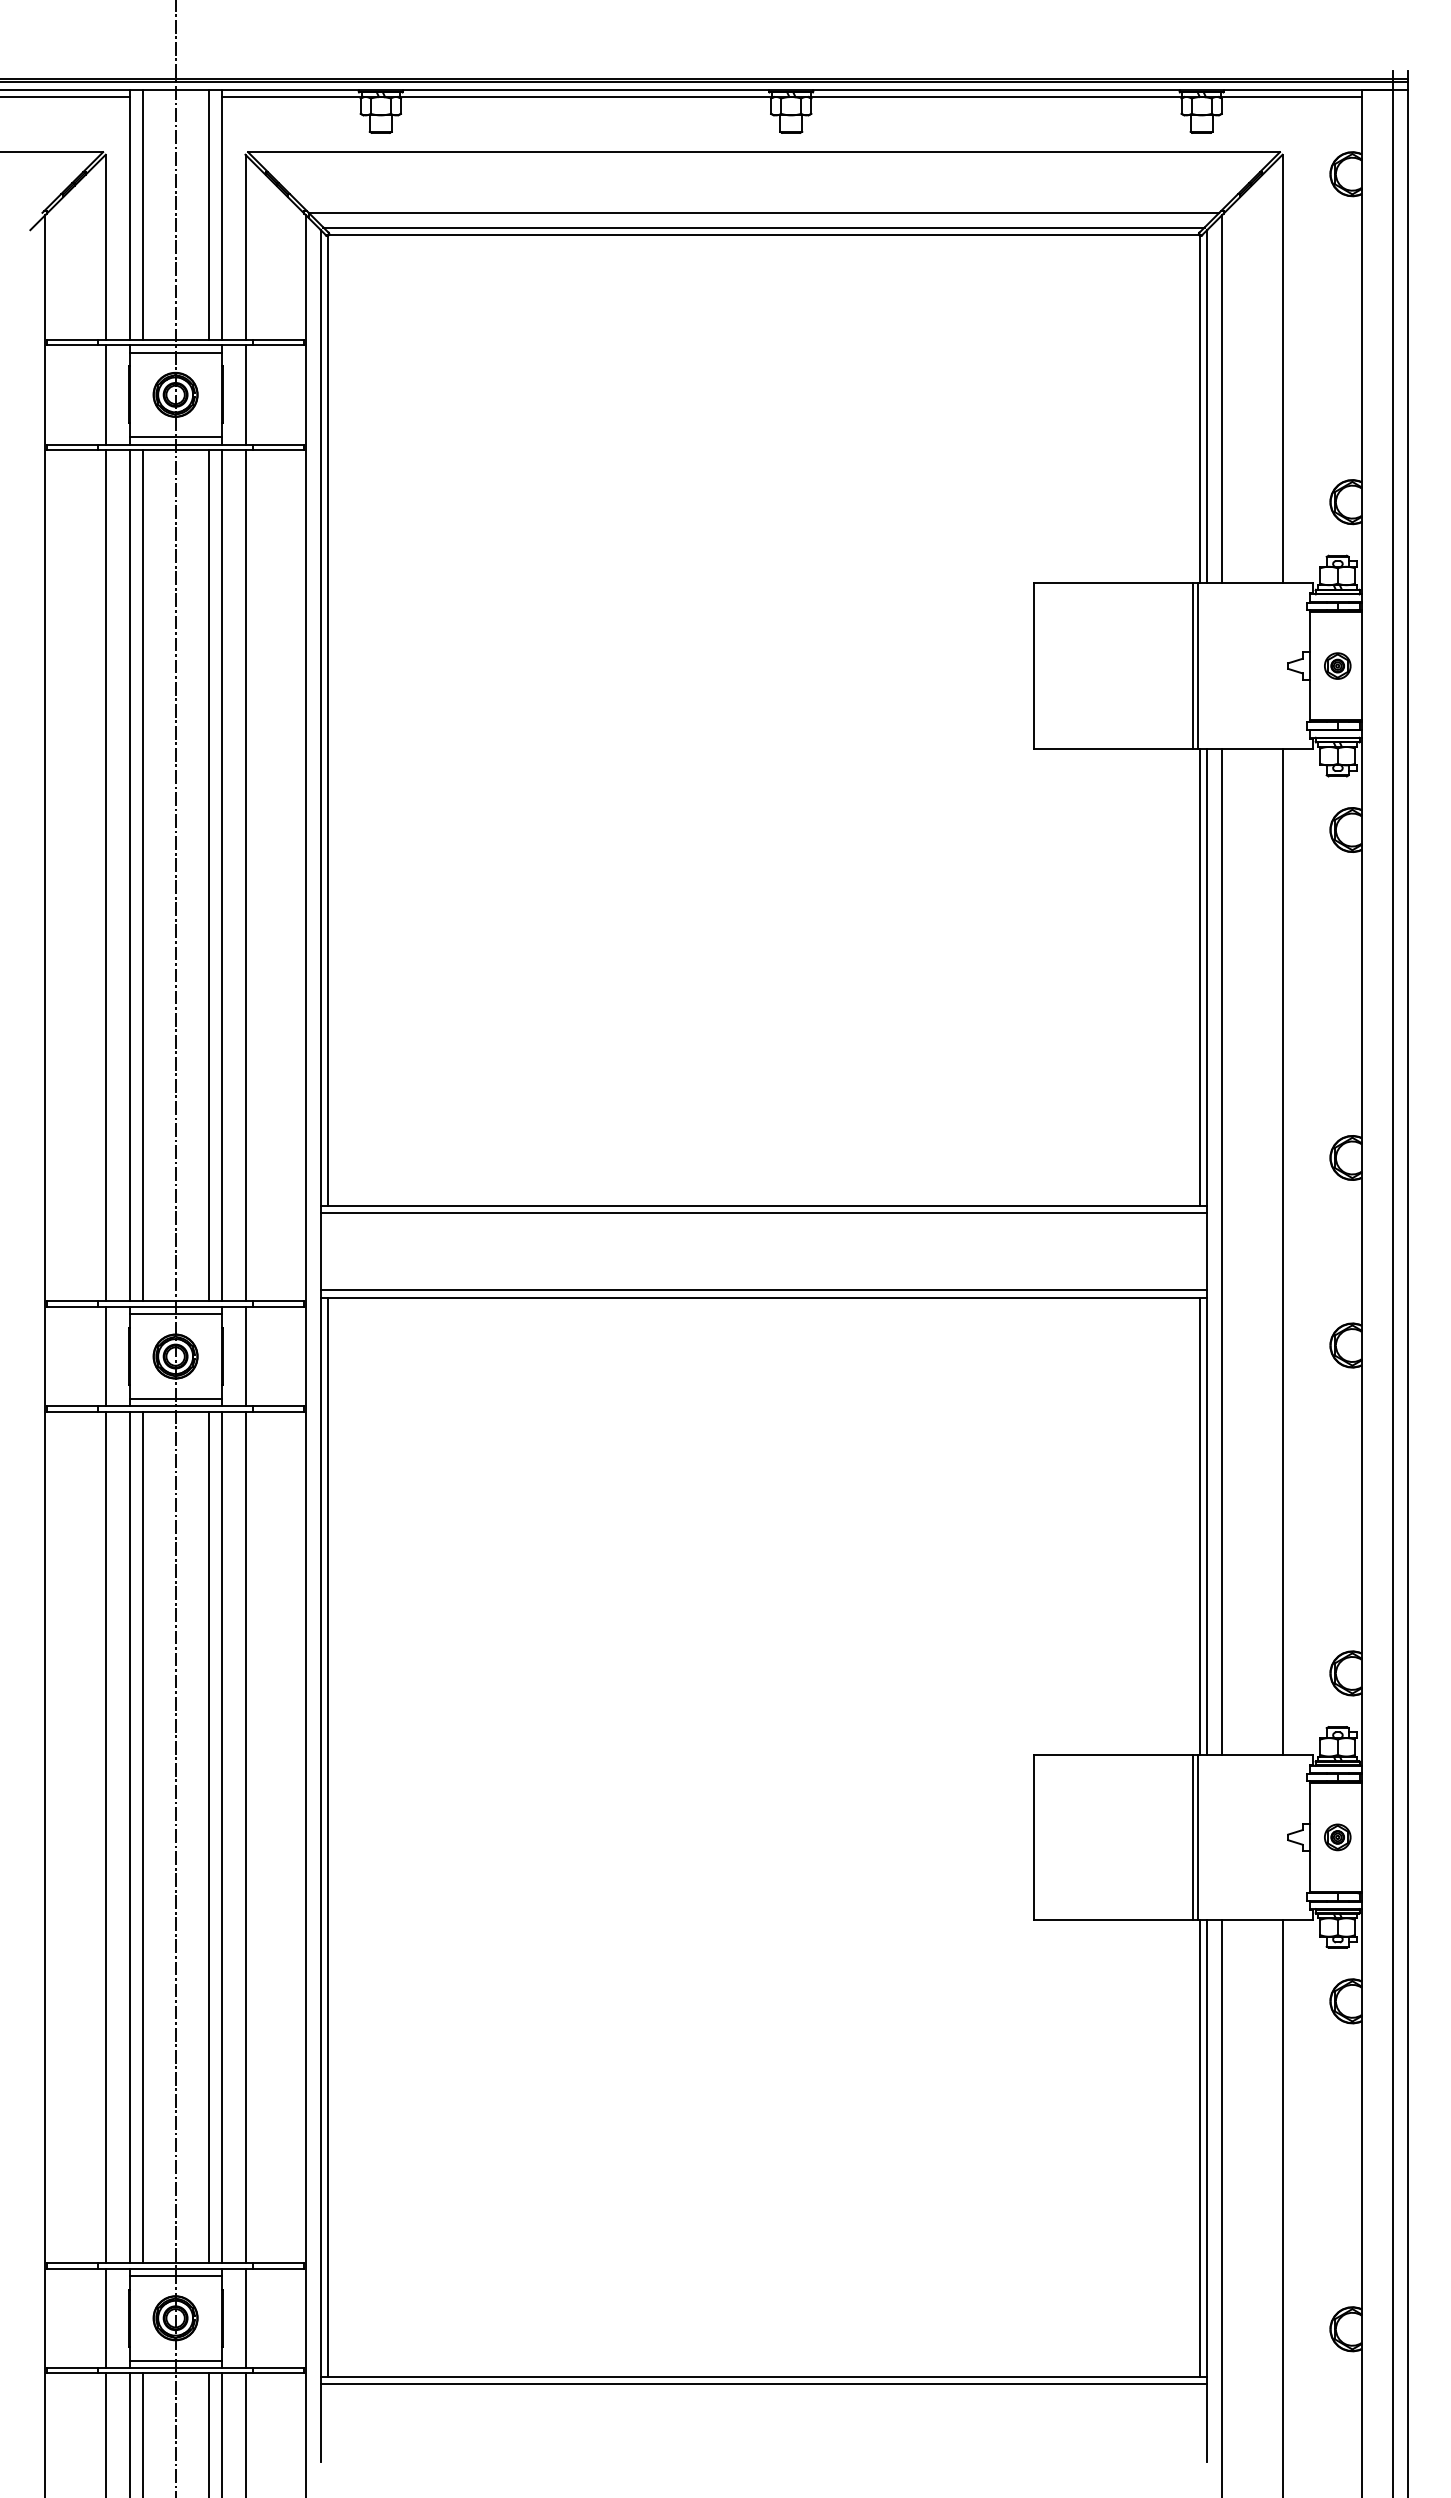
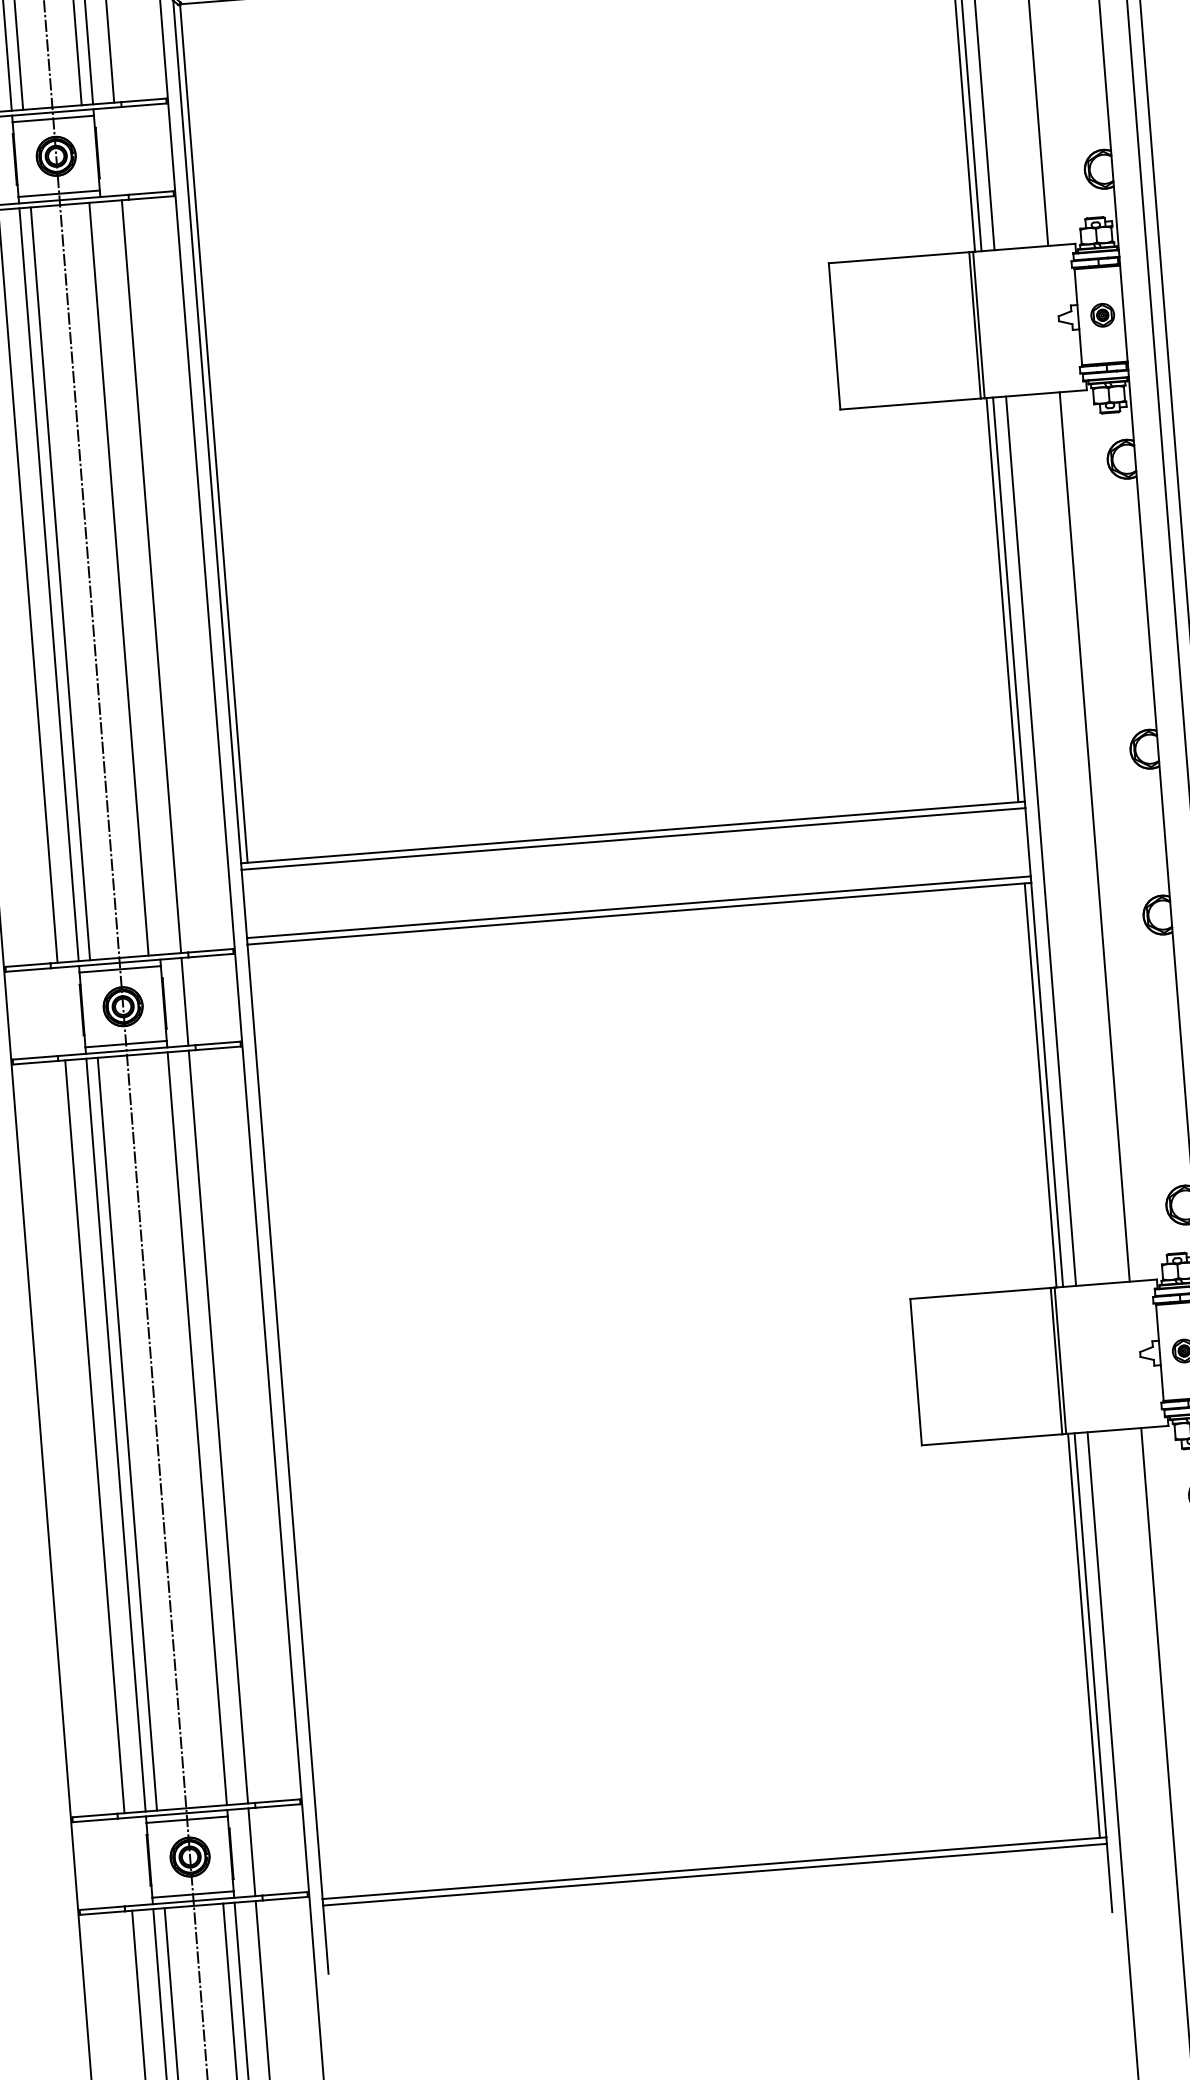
line: (245, 394) -> (118, 151), removed
line: (221, 875) -> (130, 578), removed
line: (105, 1356) -> (61, 1011), removed
line: (208, 1837) -> (185, 1429), removed
line: (328, 1837) -> (291, 1421), removed
line: (105, 2317) -> (128, 1861), removed

